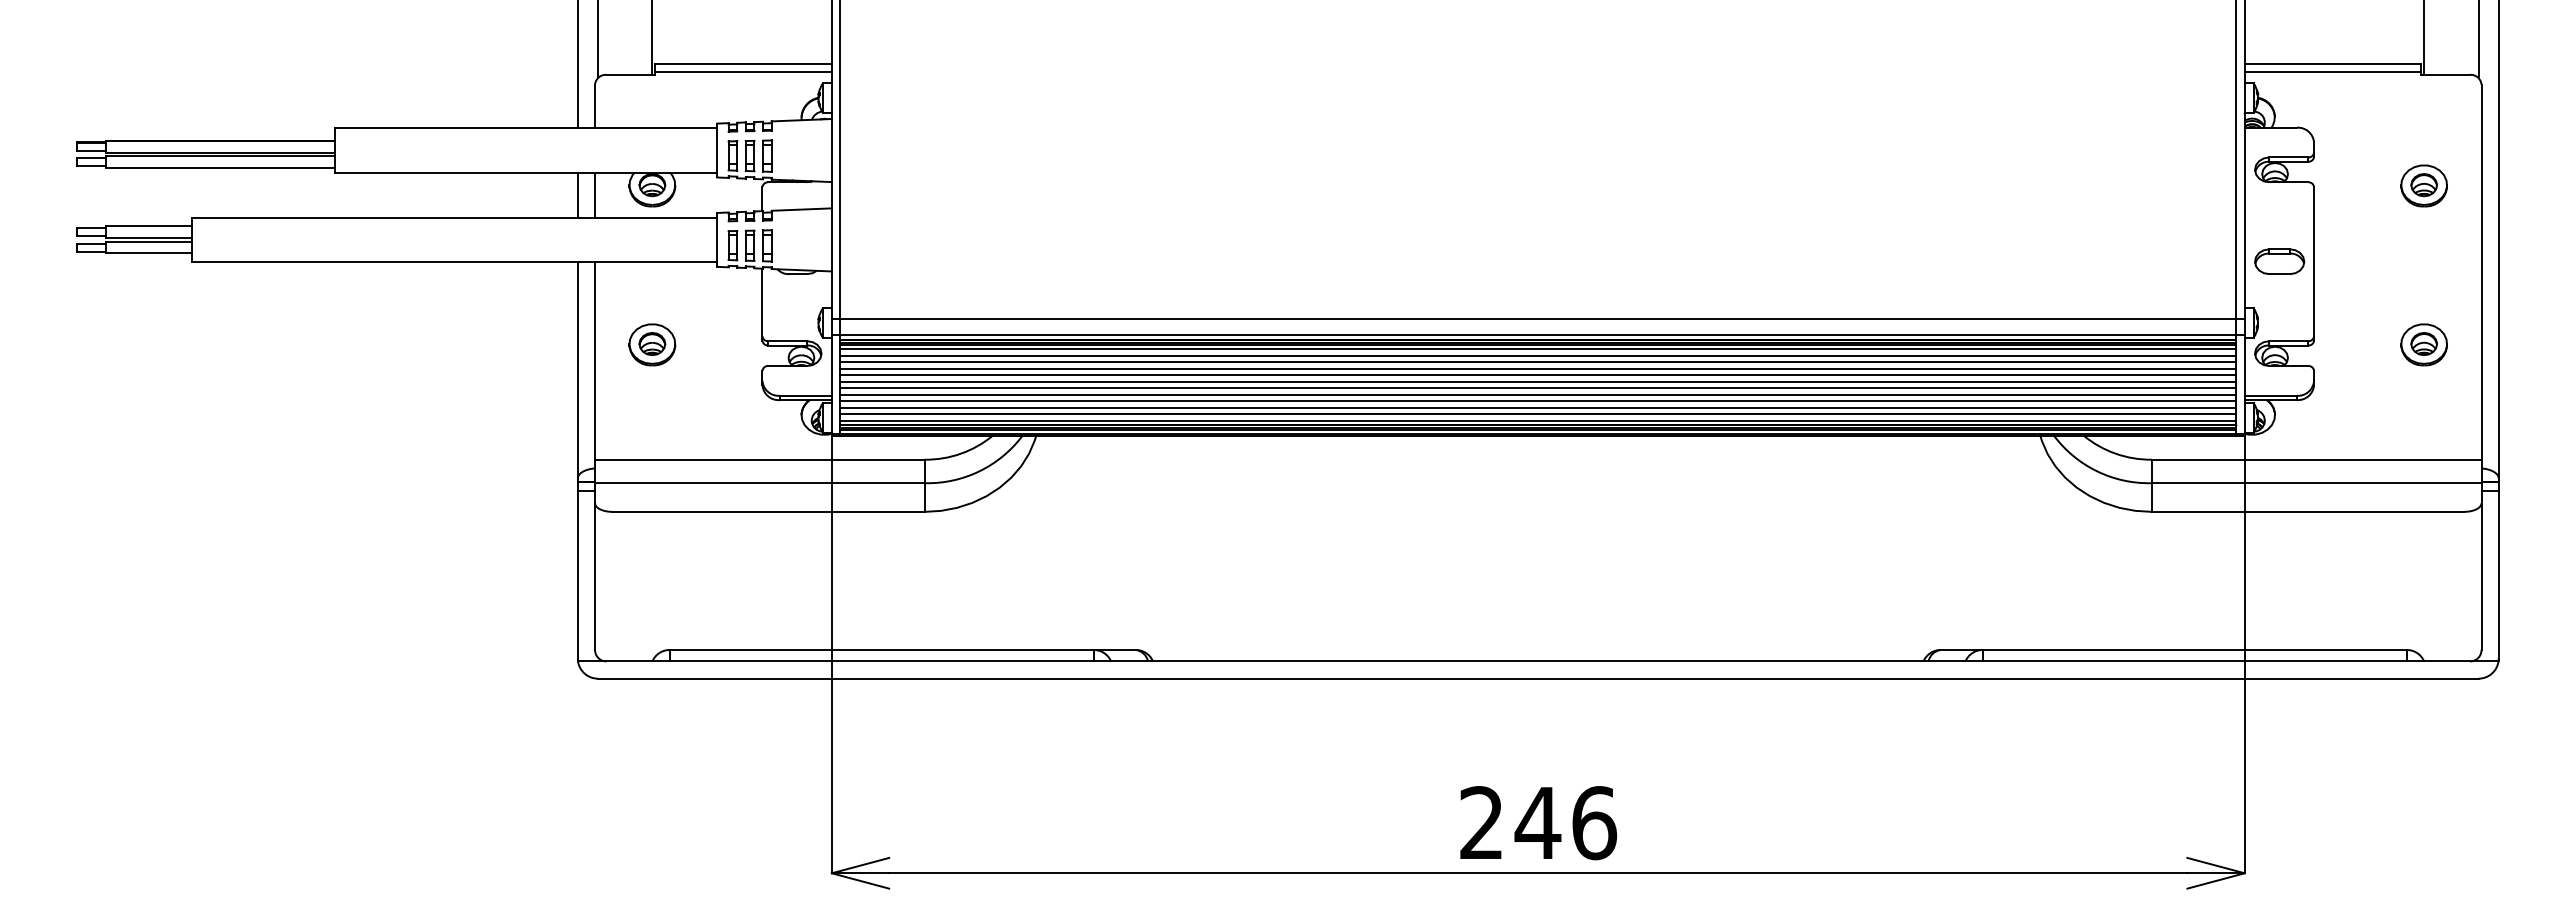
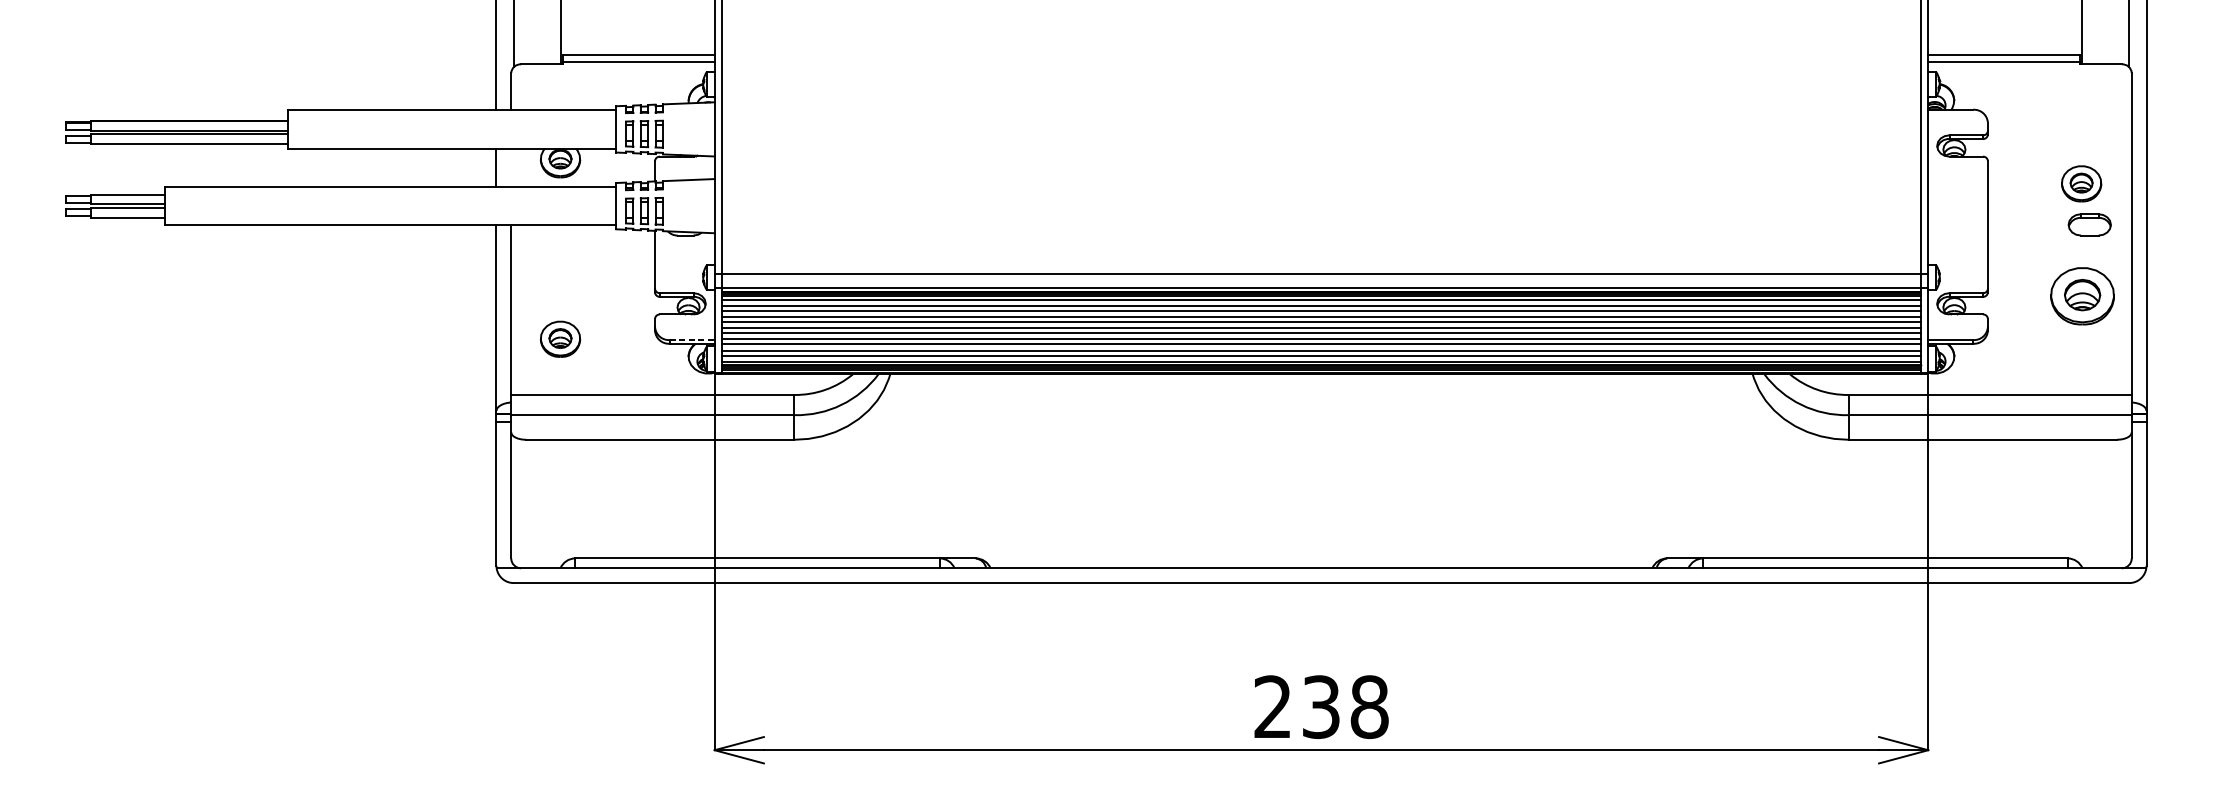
part: (2423, 185) -> (2081, 183), moved
line: (595, 194) -> (511, 167), removed
part: (2279, 261) -> (2089, 224), moved
part: (652, 344) -> (560, 338), moved
part: (2423, 344) -> (2081, 296), size x1.6
line: (806, 395) -> (692, 339), solid -> dashed
text: (1565, 823) -> (1344, 707), 246 -> 238

